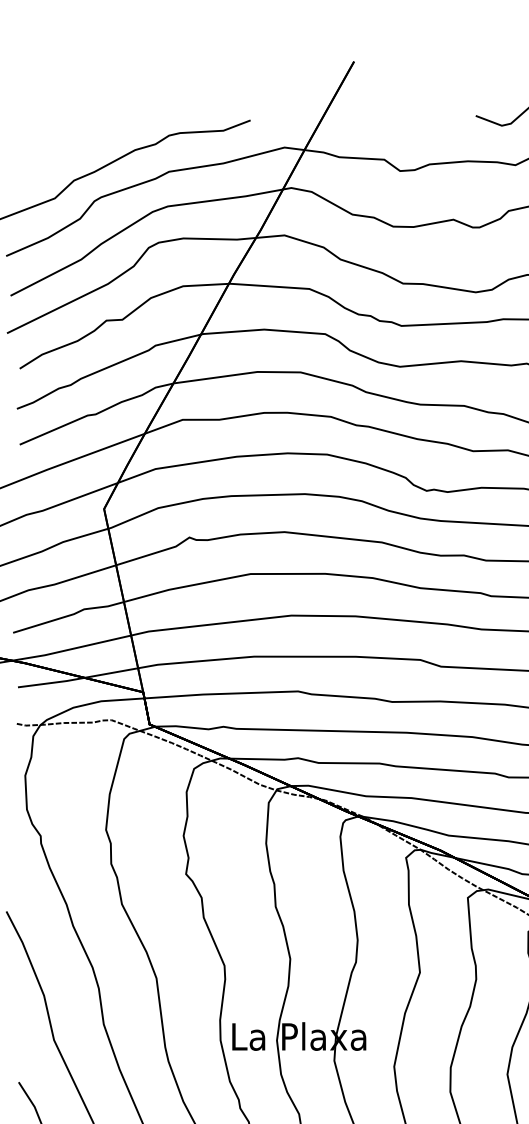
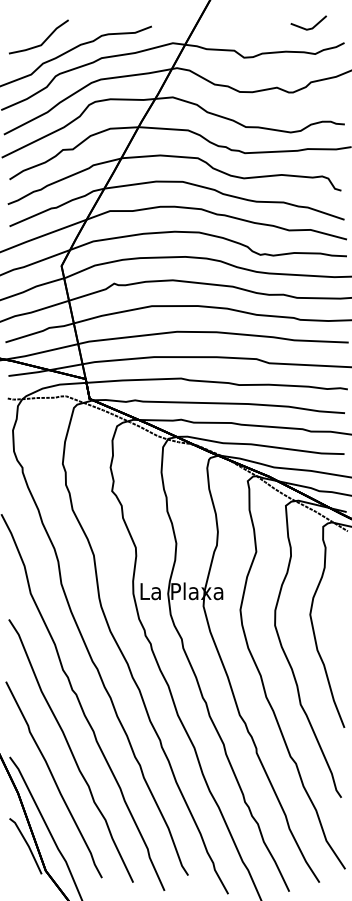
line: (74, 144) -> (43, 41), added

